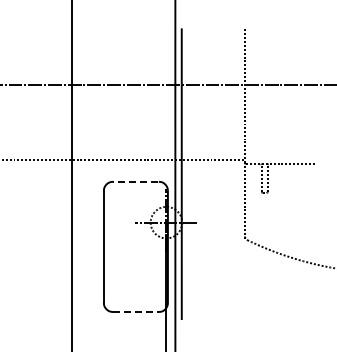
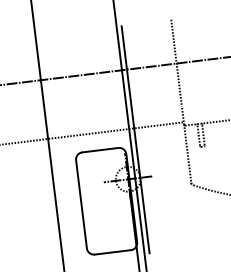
line: (135, 181) -> (100, 150), dashed -> solid
line: (135, 312) -> (112, 252), dashed -> solid

